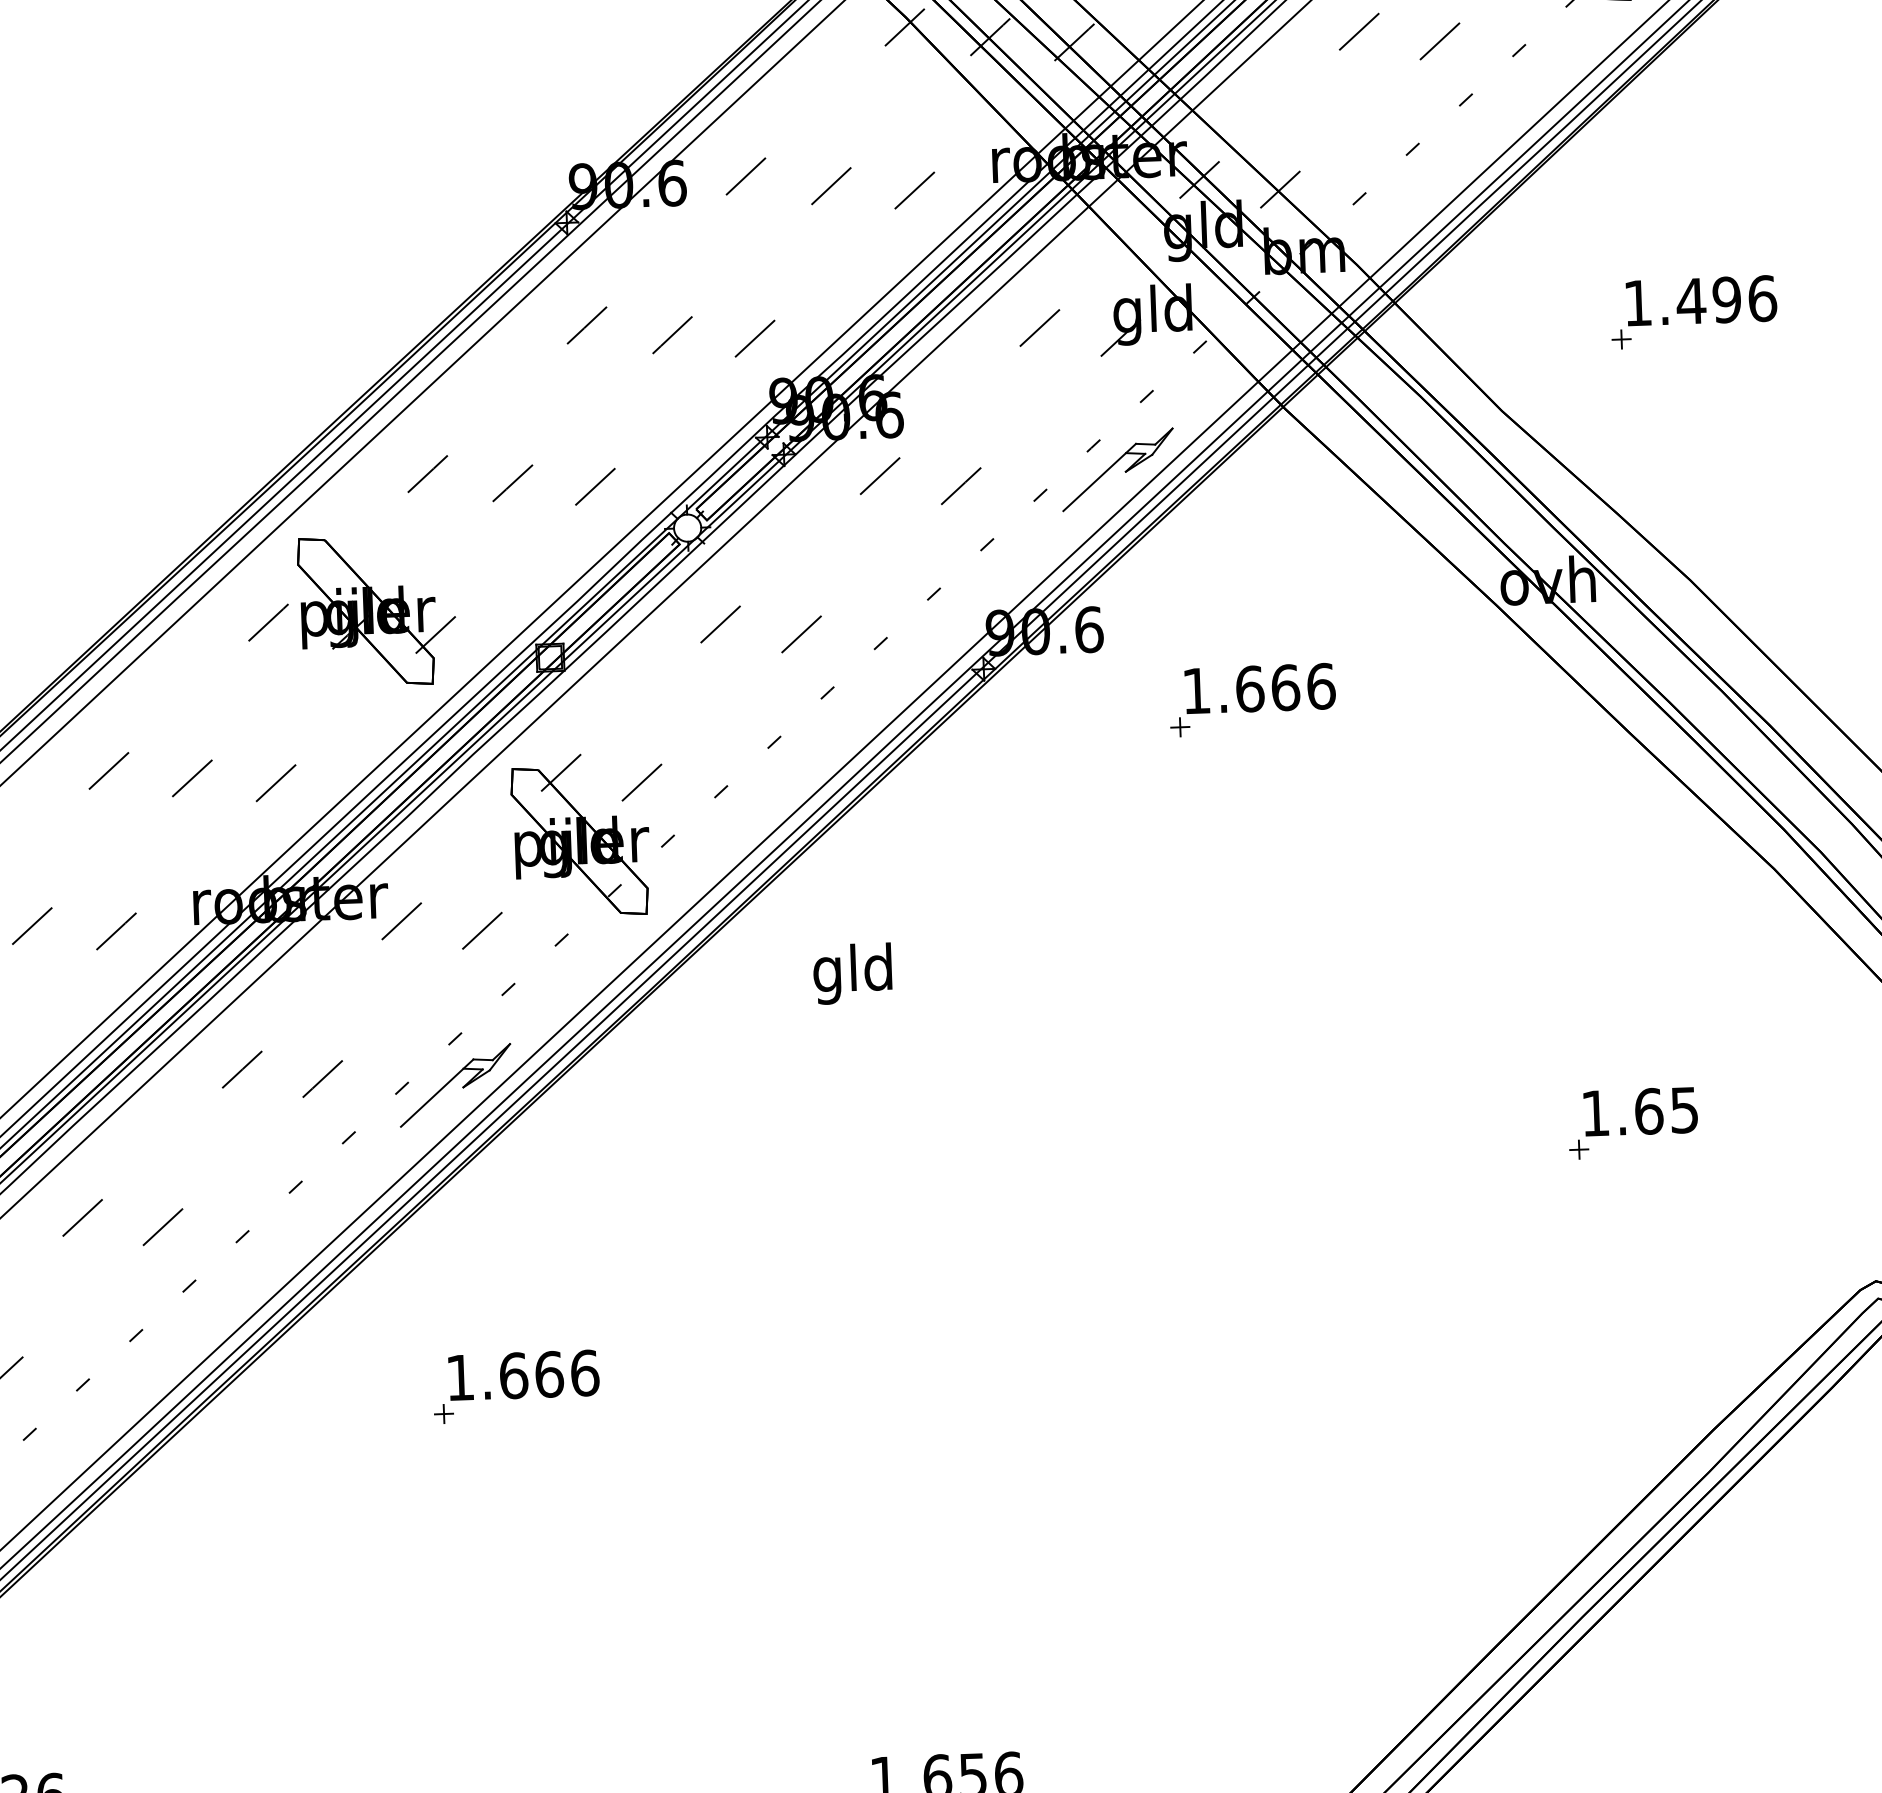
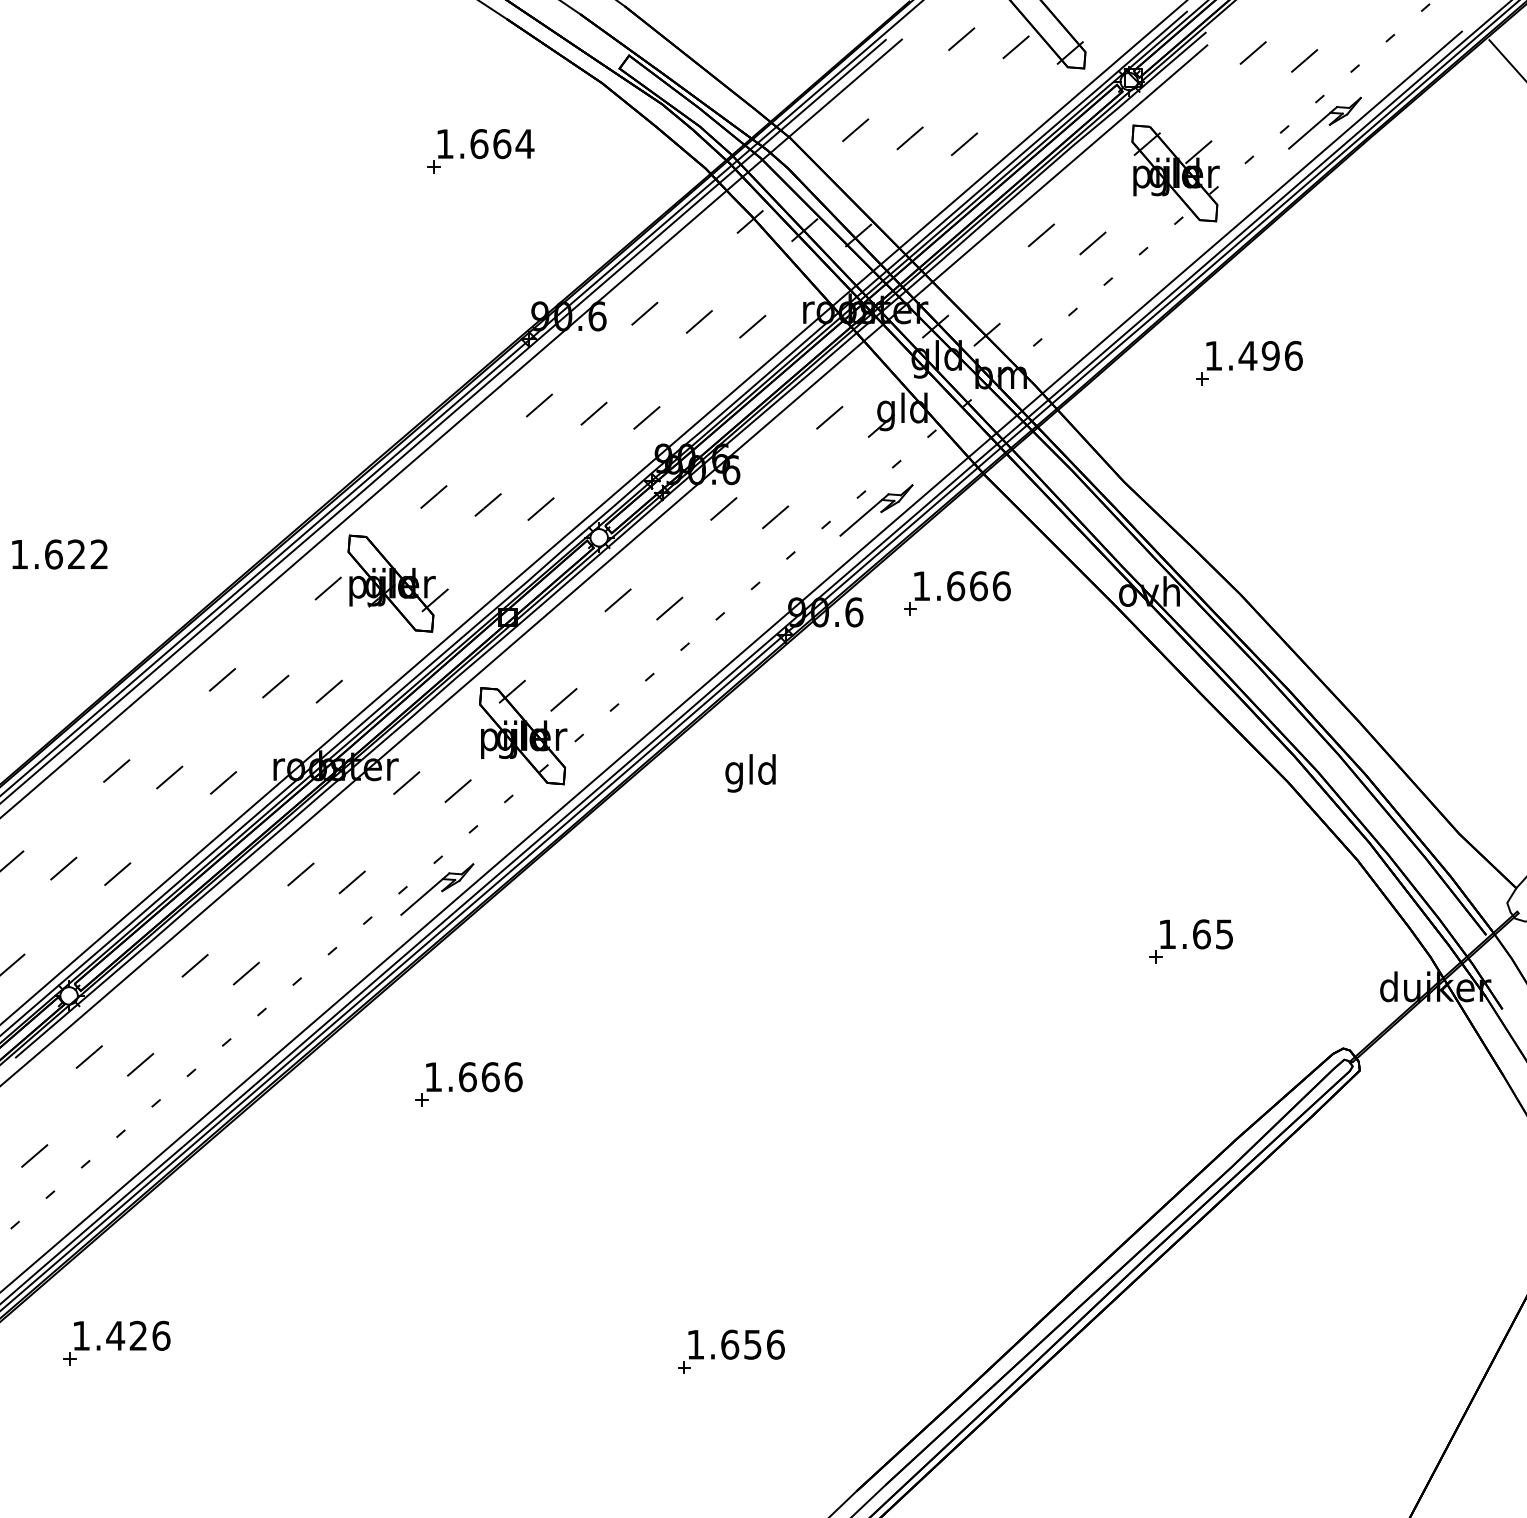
part: (1694, 312) -> (1249, 363), moved
part: (1252, 700) -> (957, 593), moved
text: (852, 973) -> (750, 773), moved

